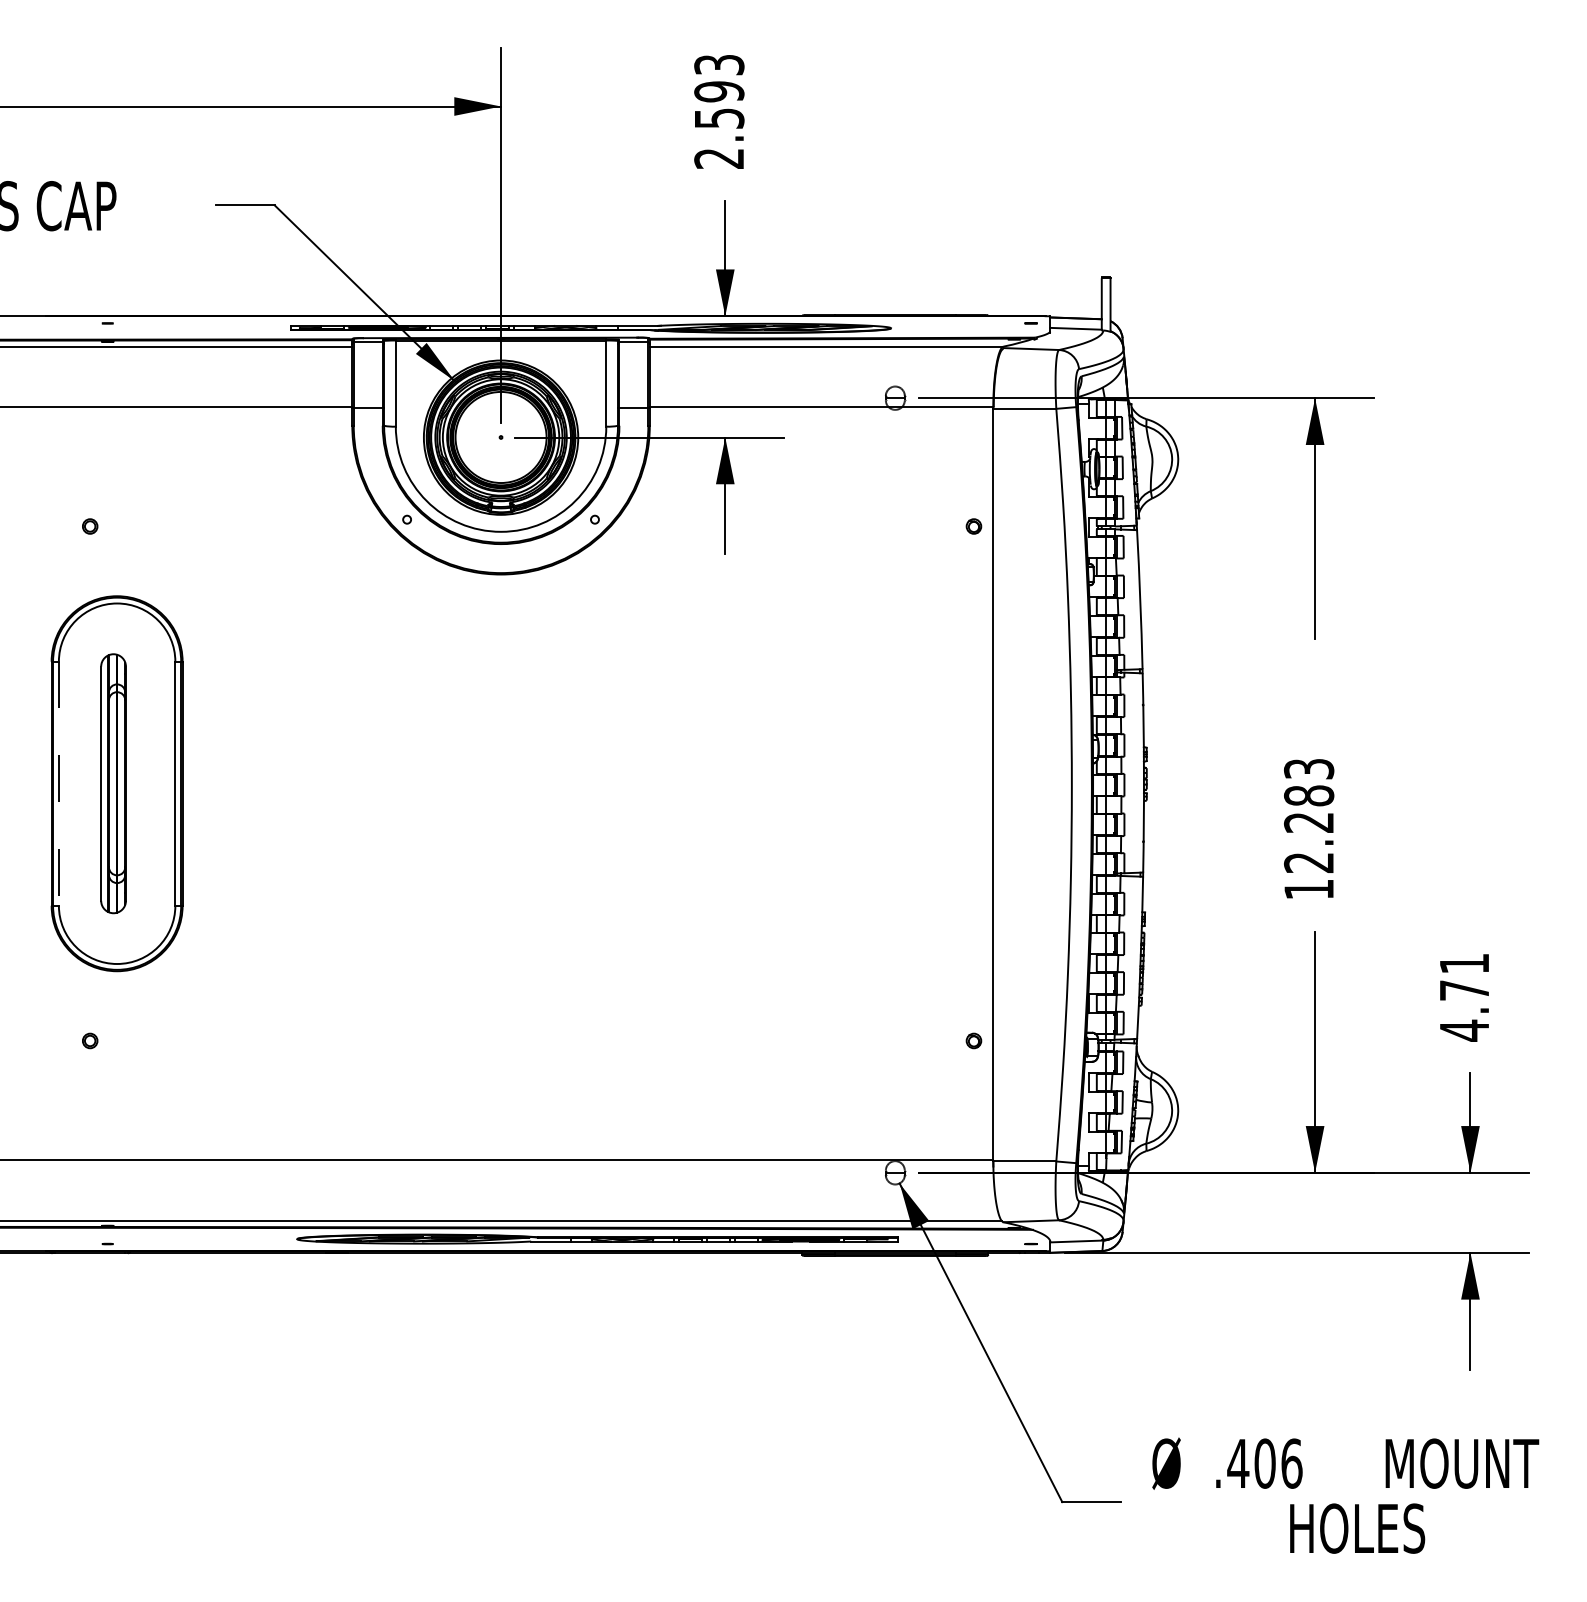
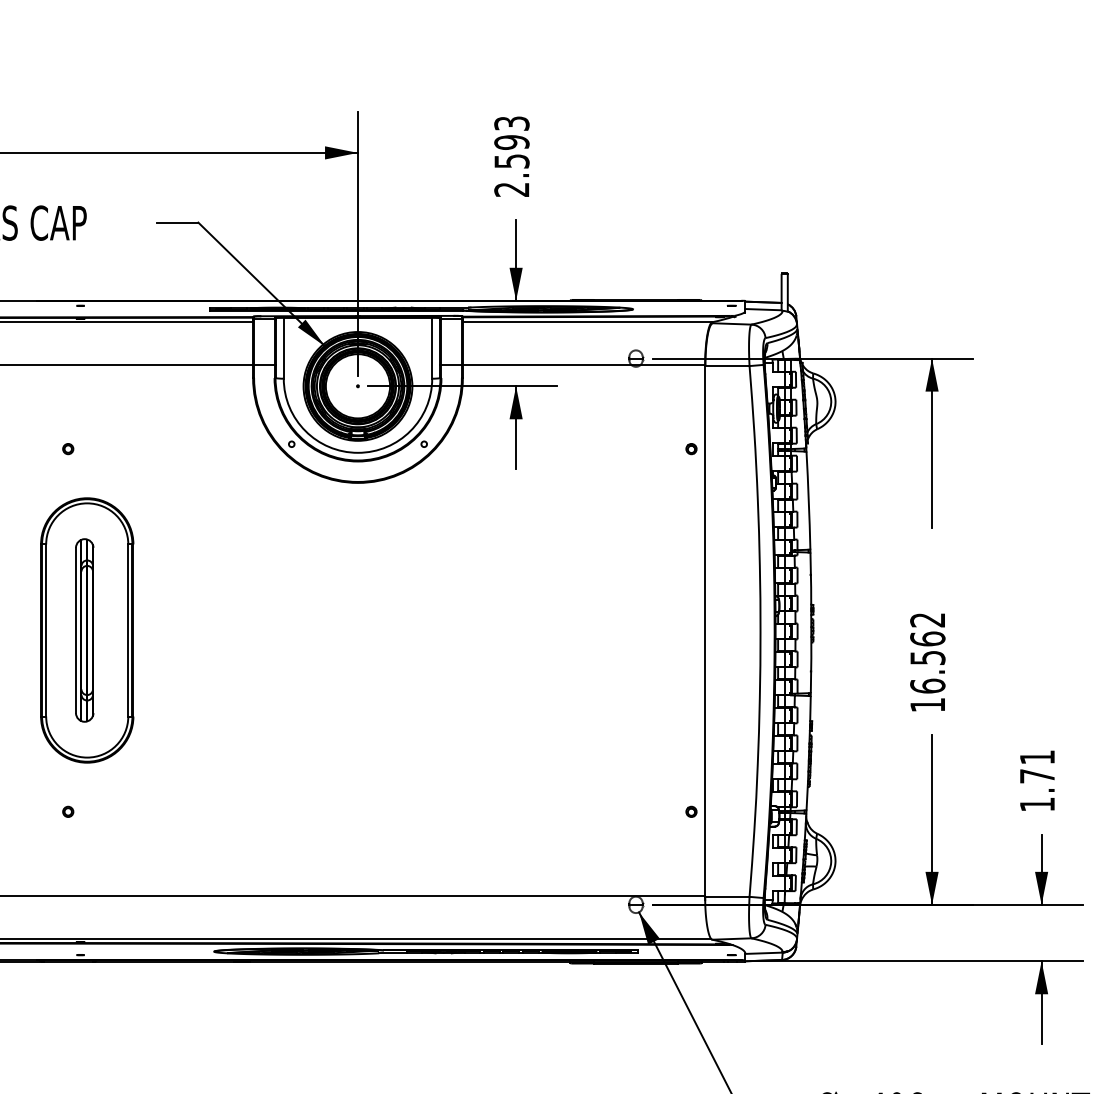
line: (58, 784) -> (45, 631), dashed -> solid
text: (1308, 816) -> (927, 653), 12.283 -> 16.562
text: (1464, 1030) -> (1037, 804), 4.71 -> 1.71

